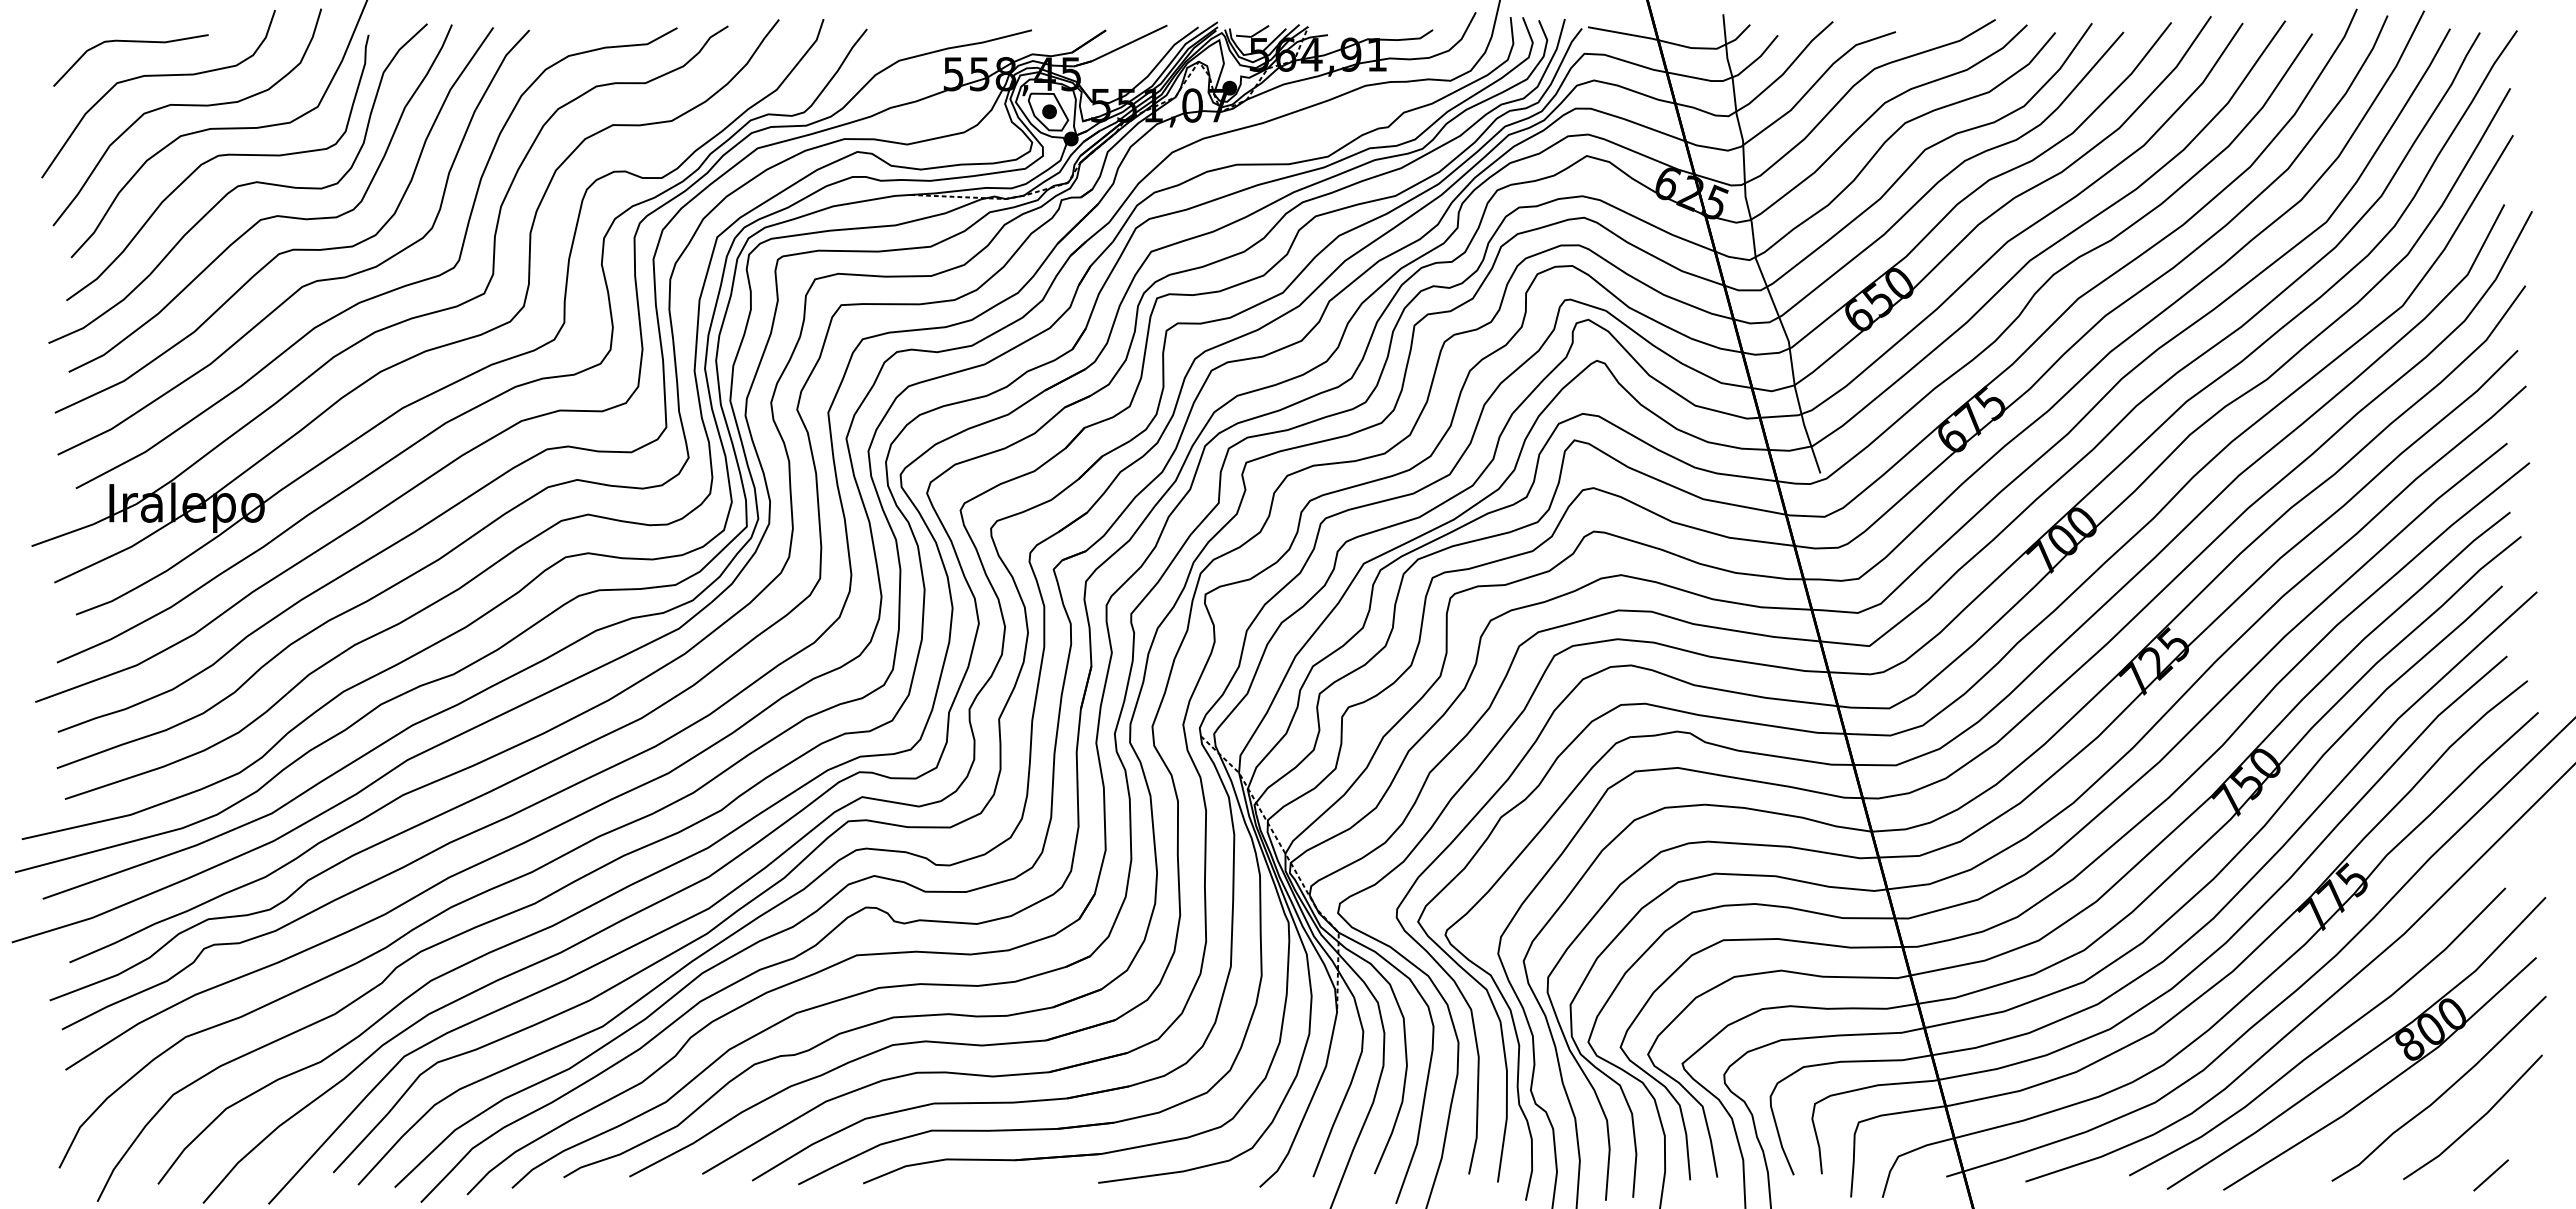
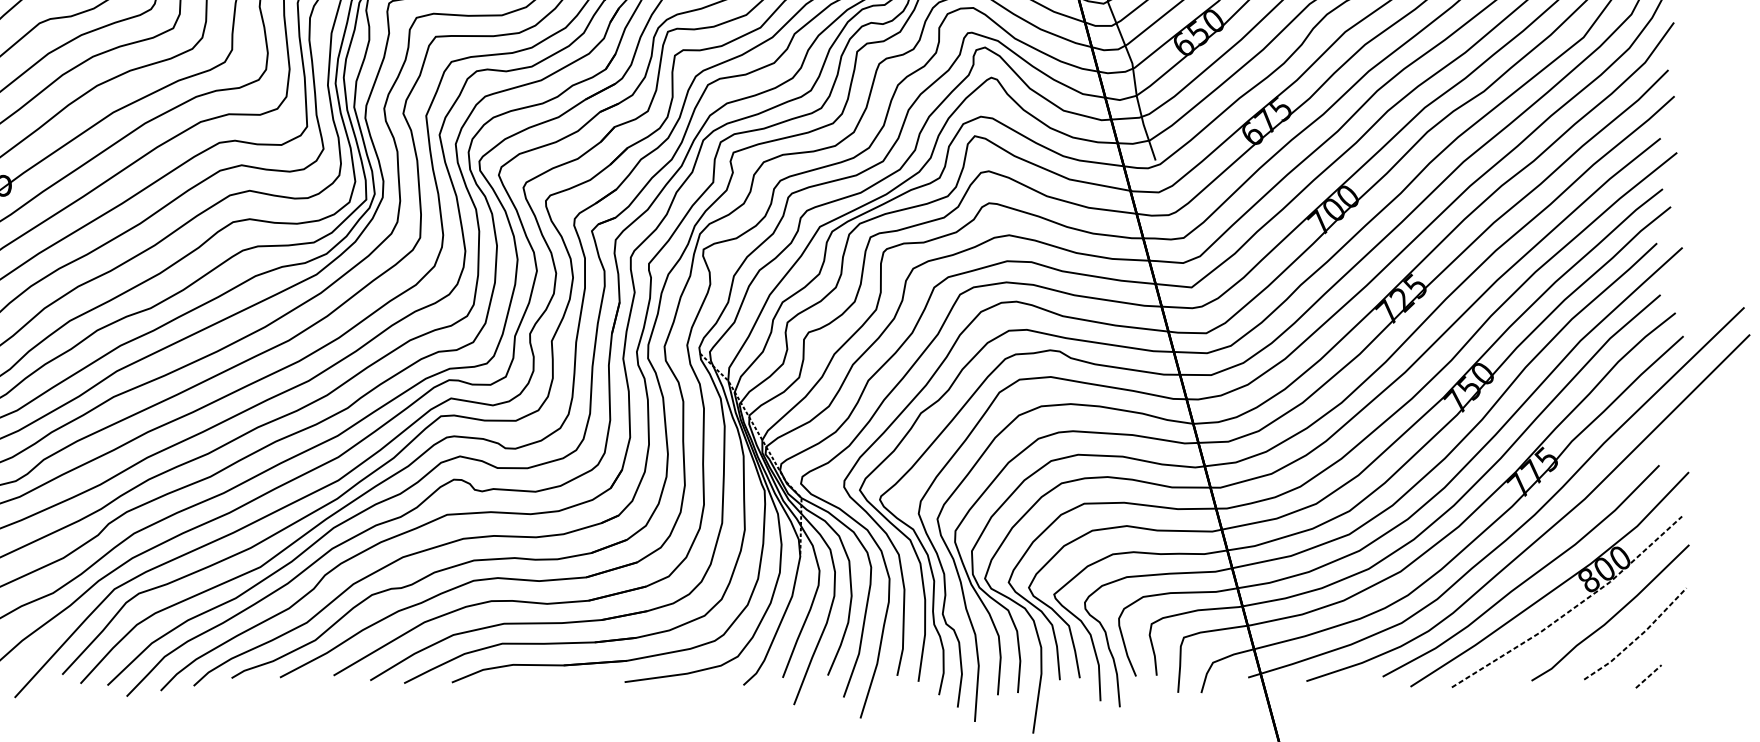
line: (2387, 1083) -> (1572, 609), solid -> dashed
line: (2477, 1122) -> (1638, 637), solid -> dashed
line: (2491, 1175) -> (1649, 676), solid -> dashed

